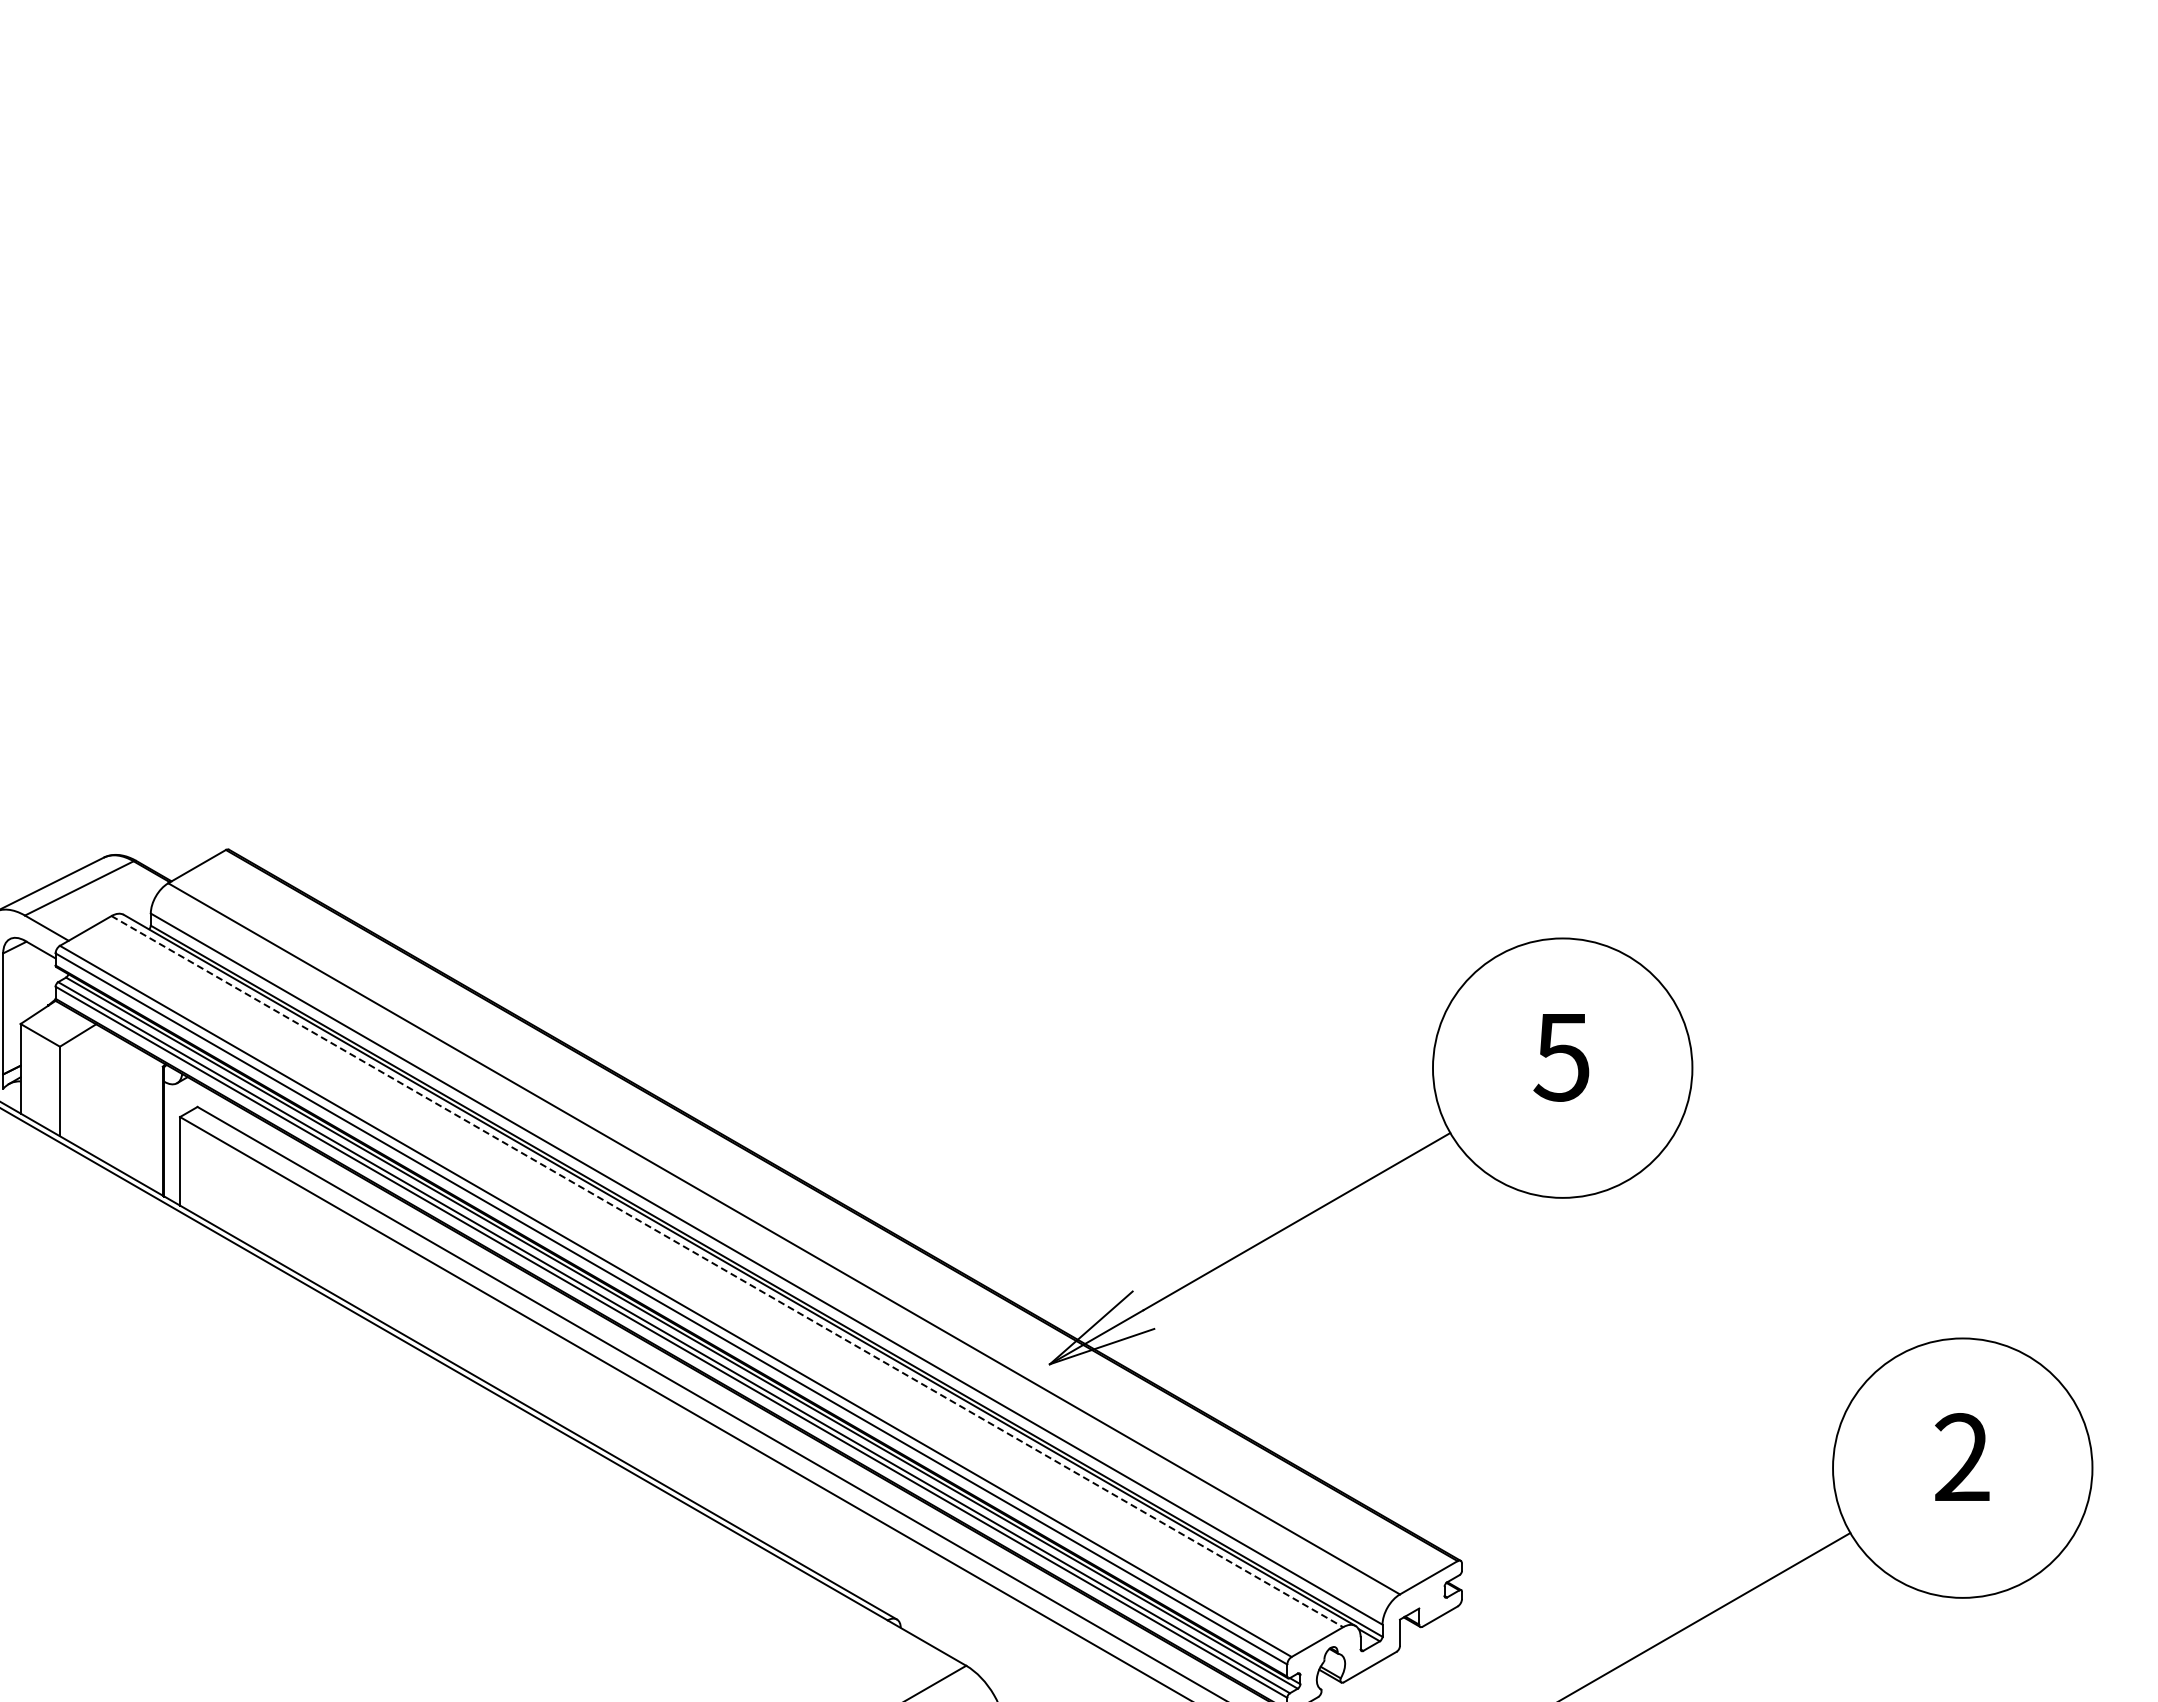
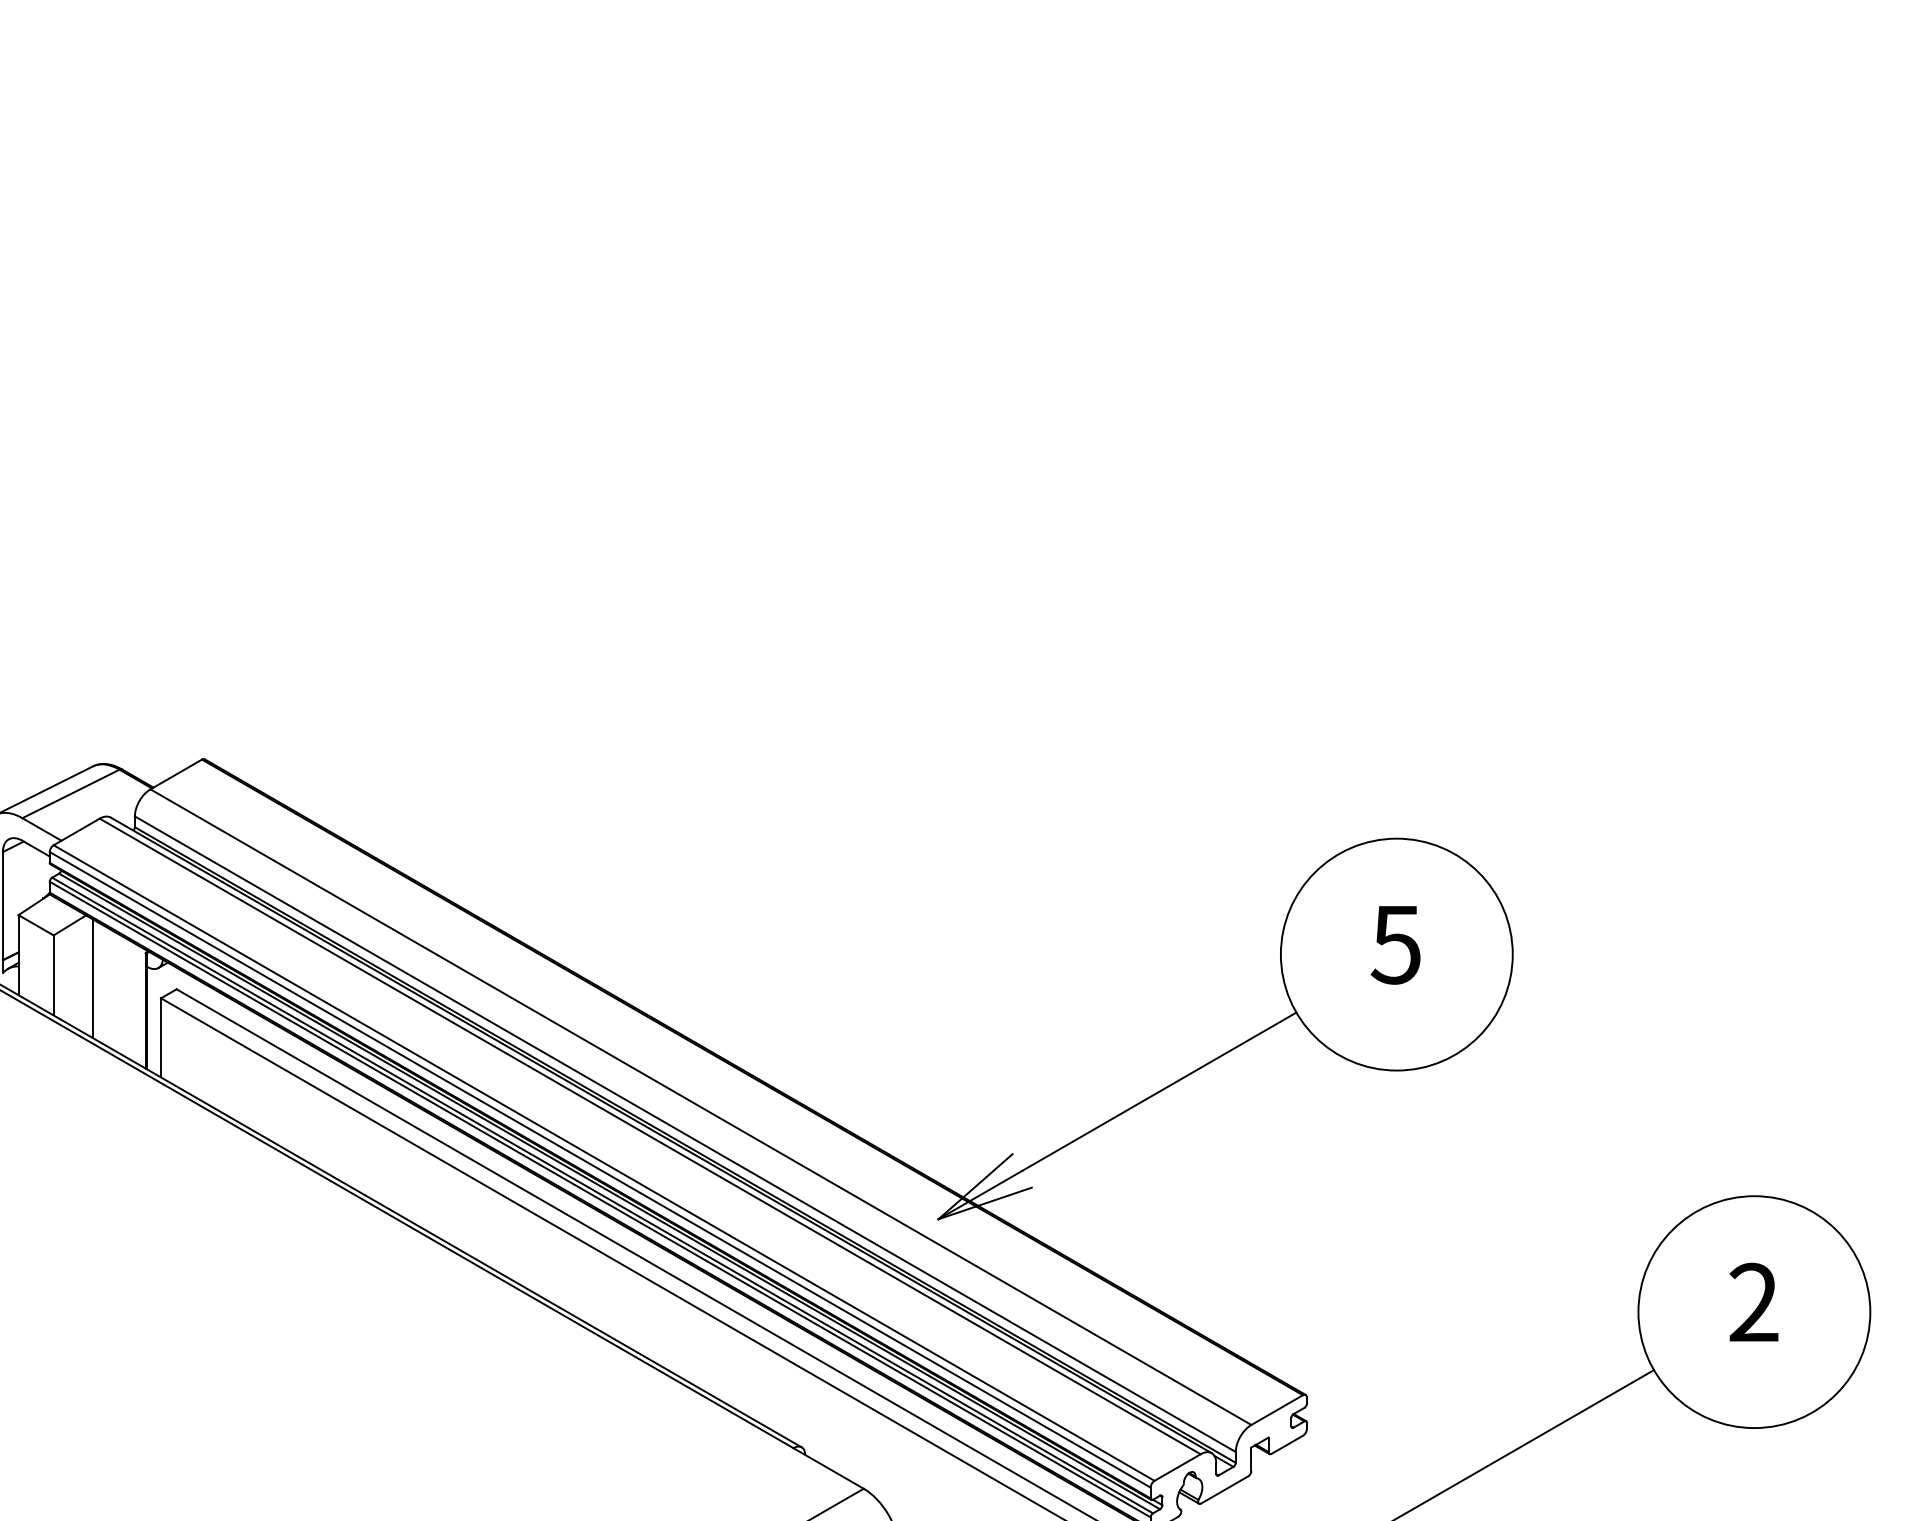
line: (103, 1094) -> (92, 978), added
line: (727, 1271) -> (650, 1136), dashed -> solid

